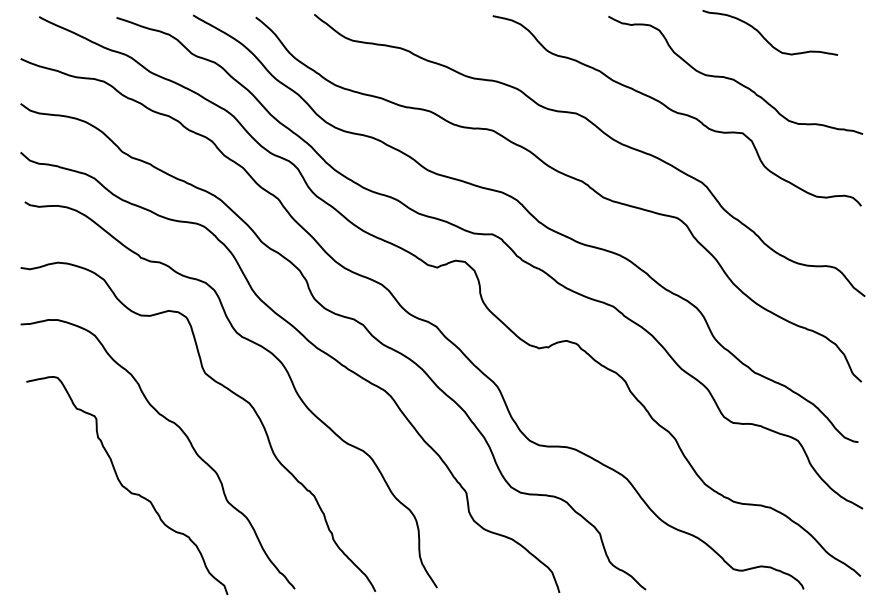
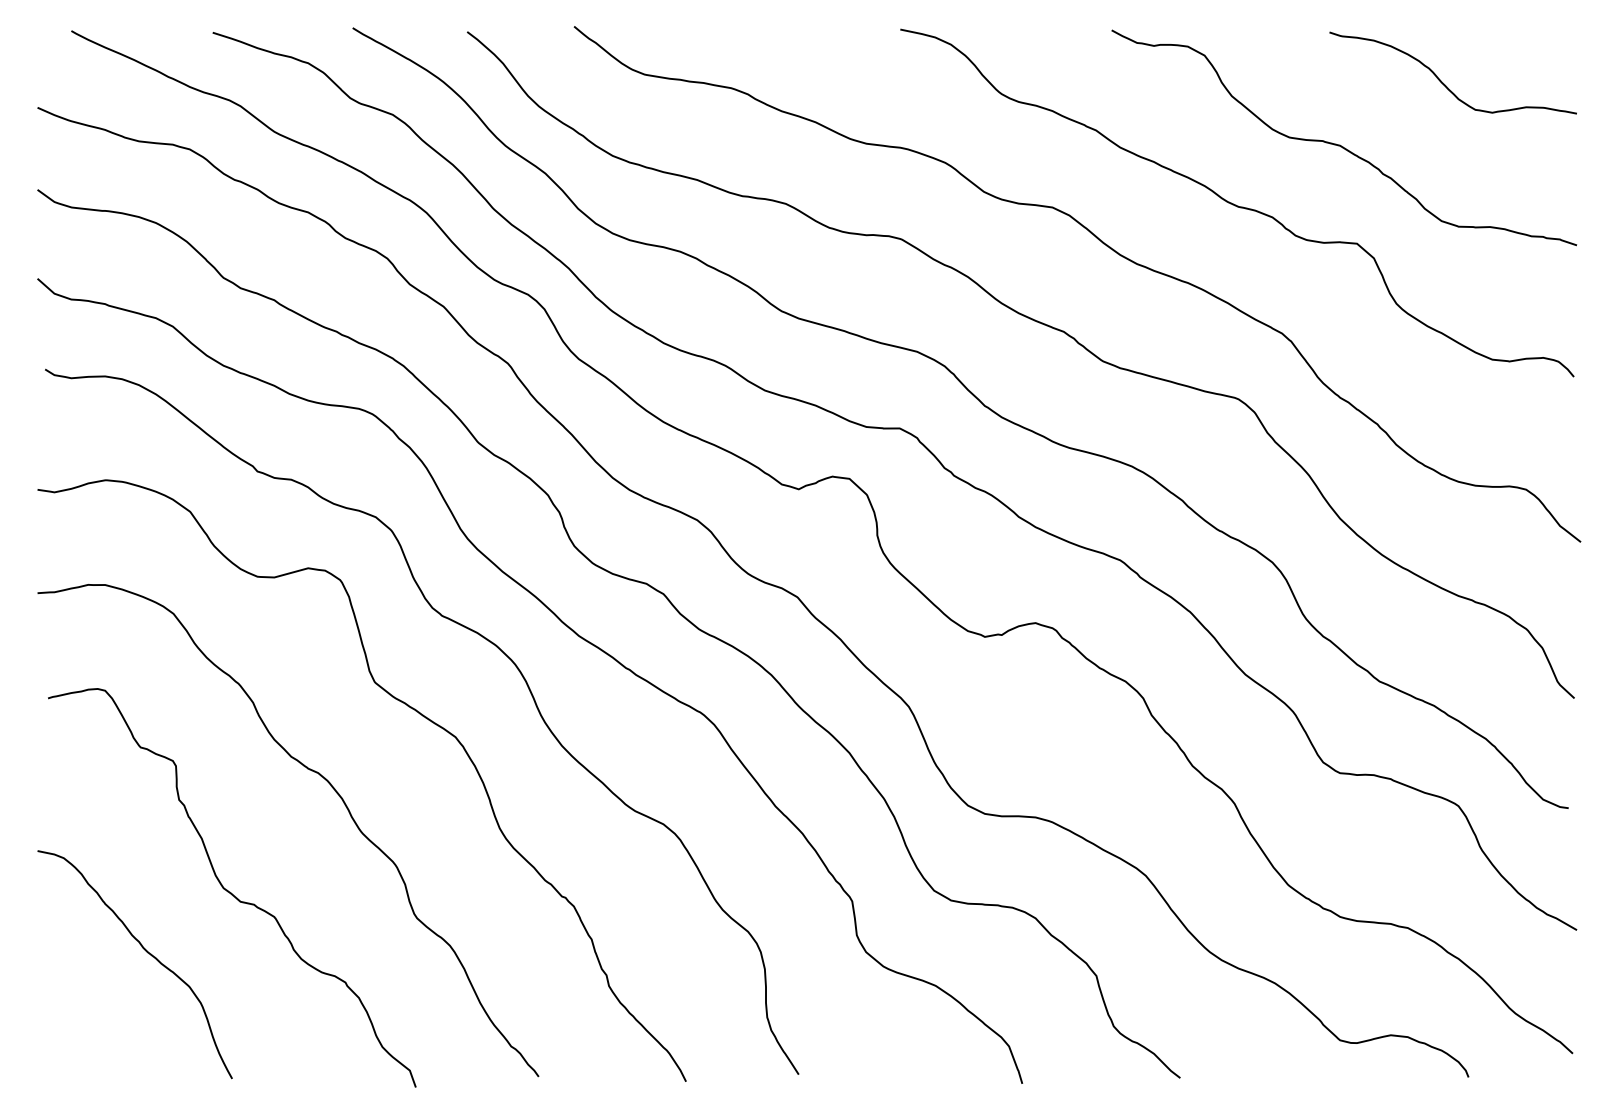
curve: (763, 35) -> (1440, 77), moved
curve: (79, 520) -> (145, 951), added

